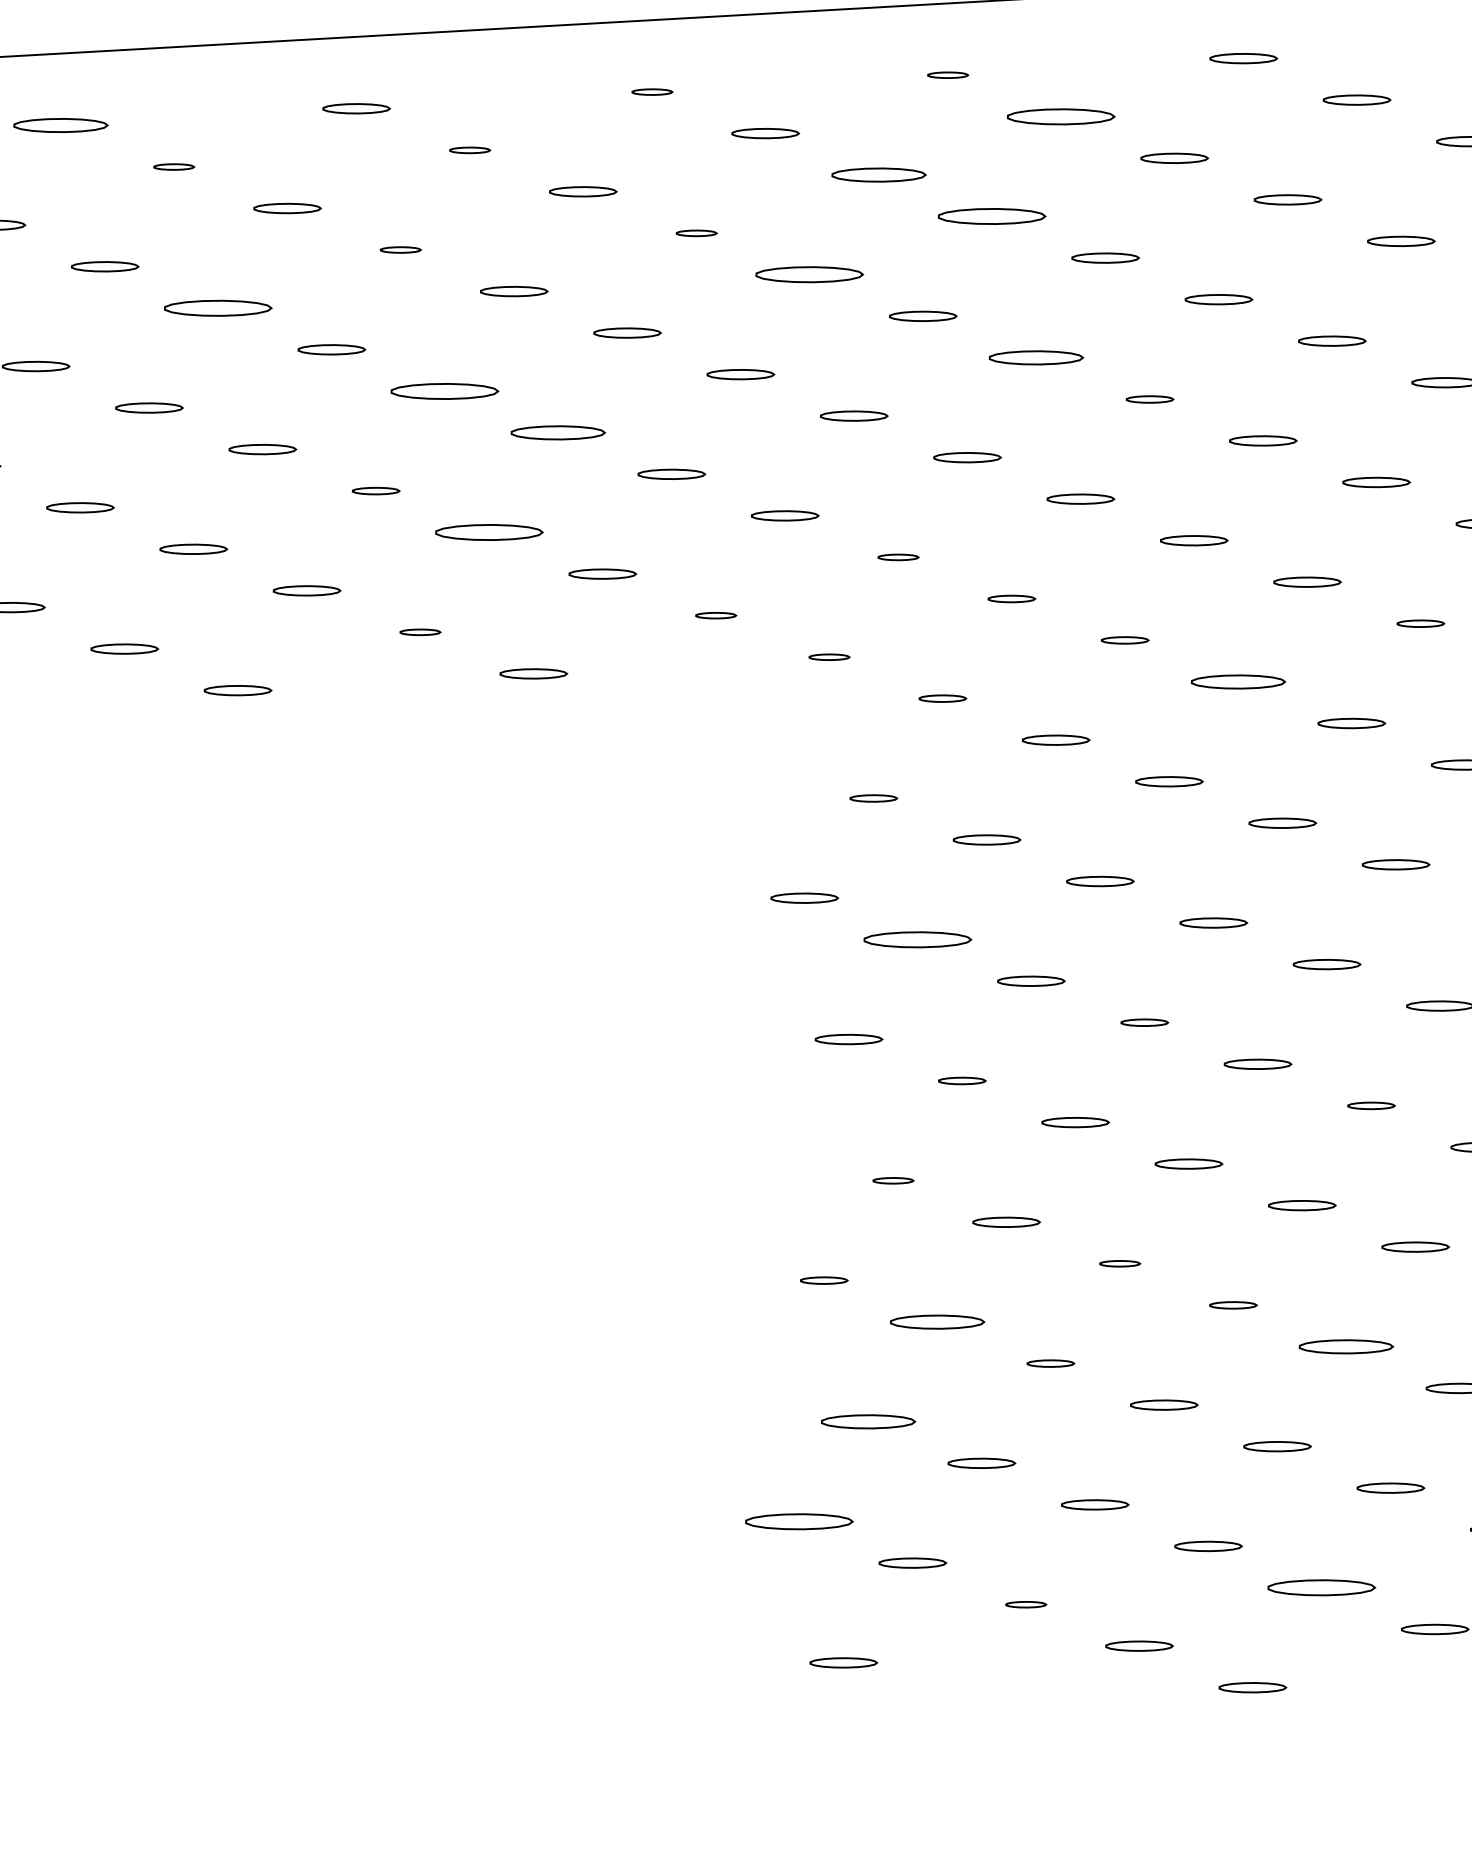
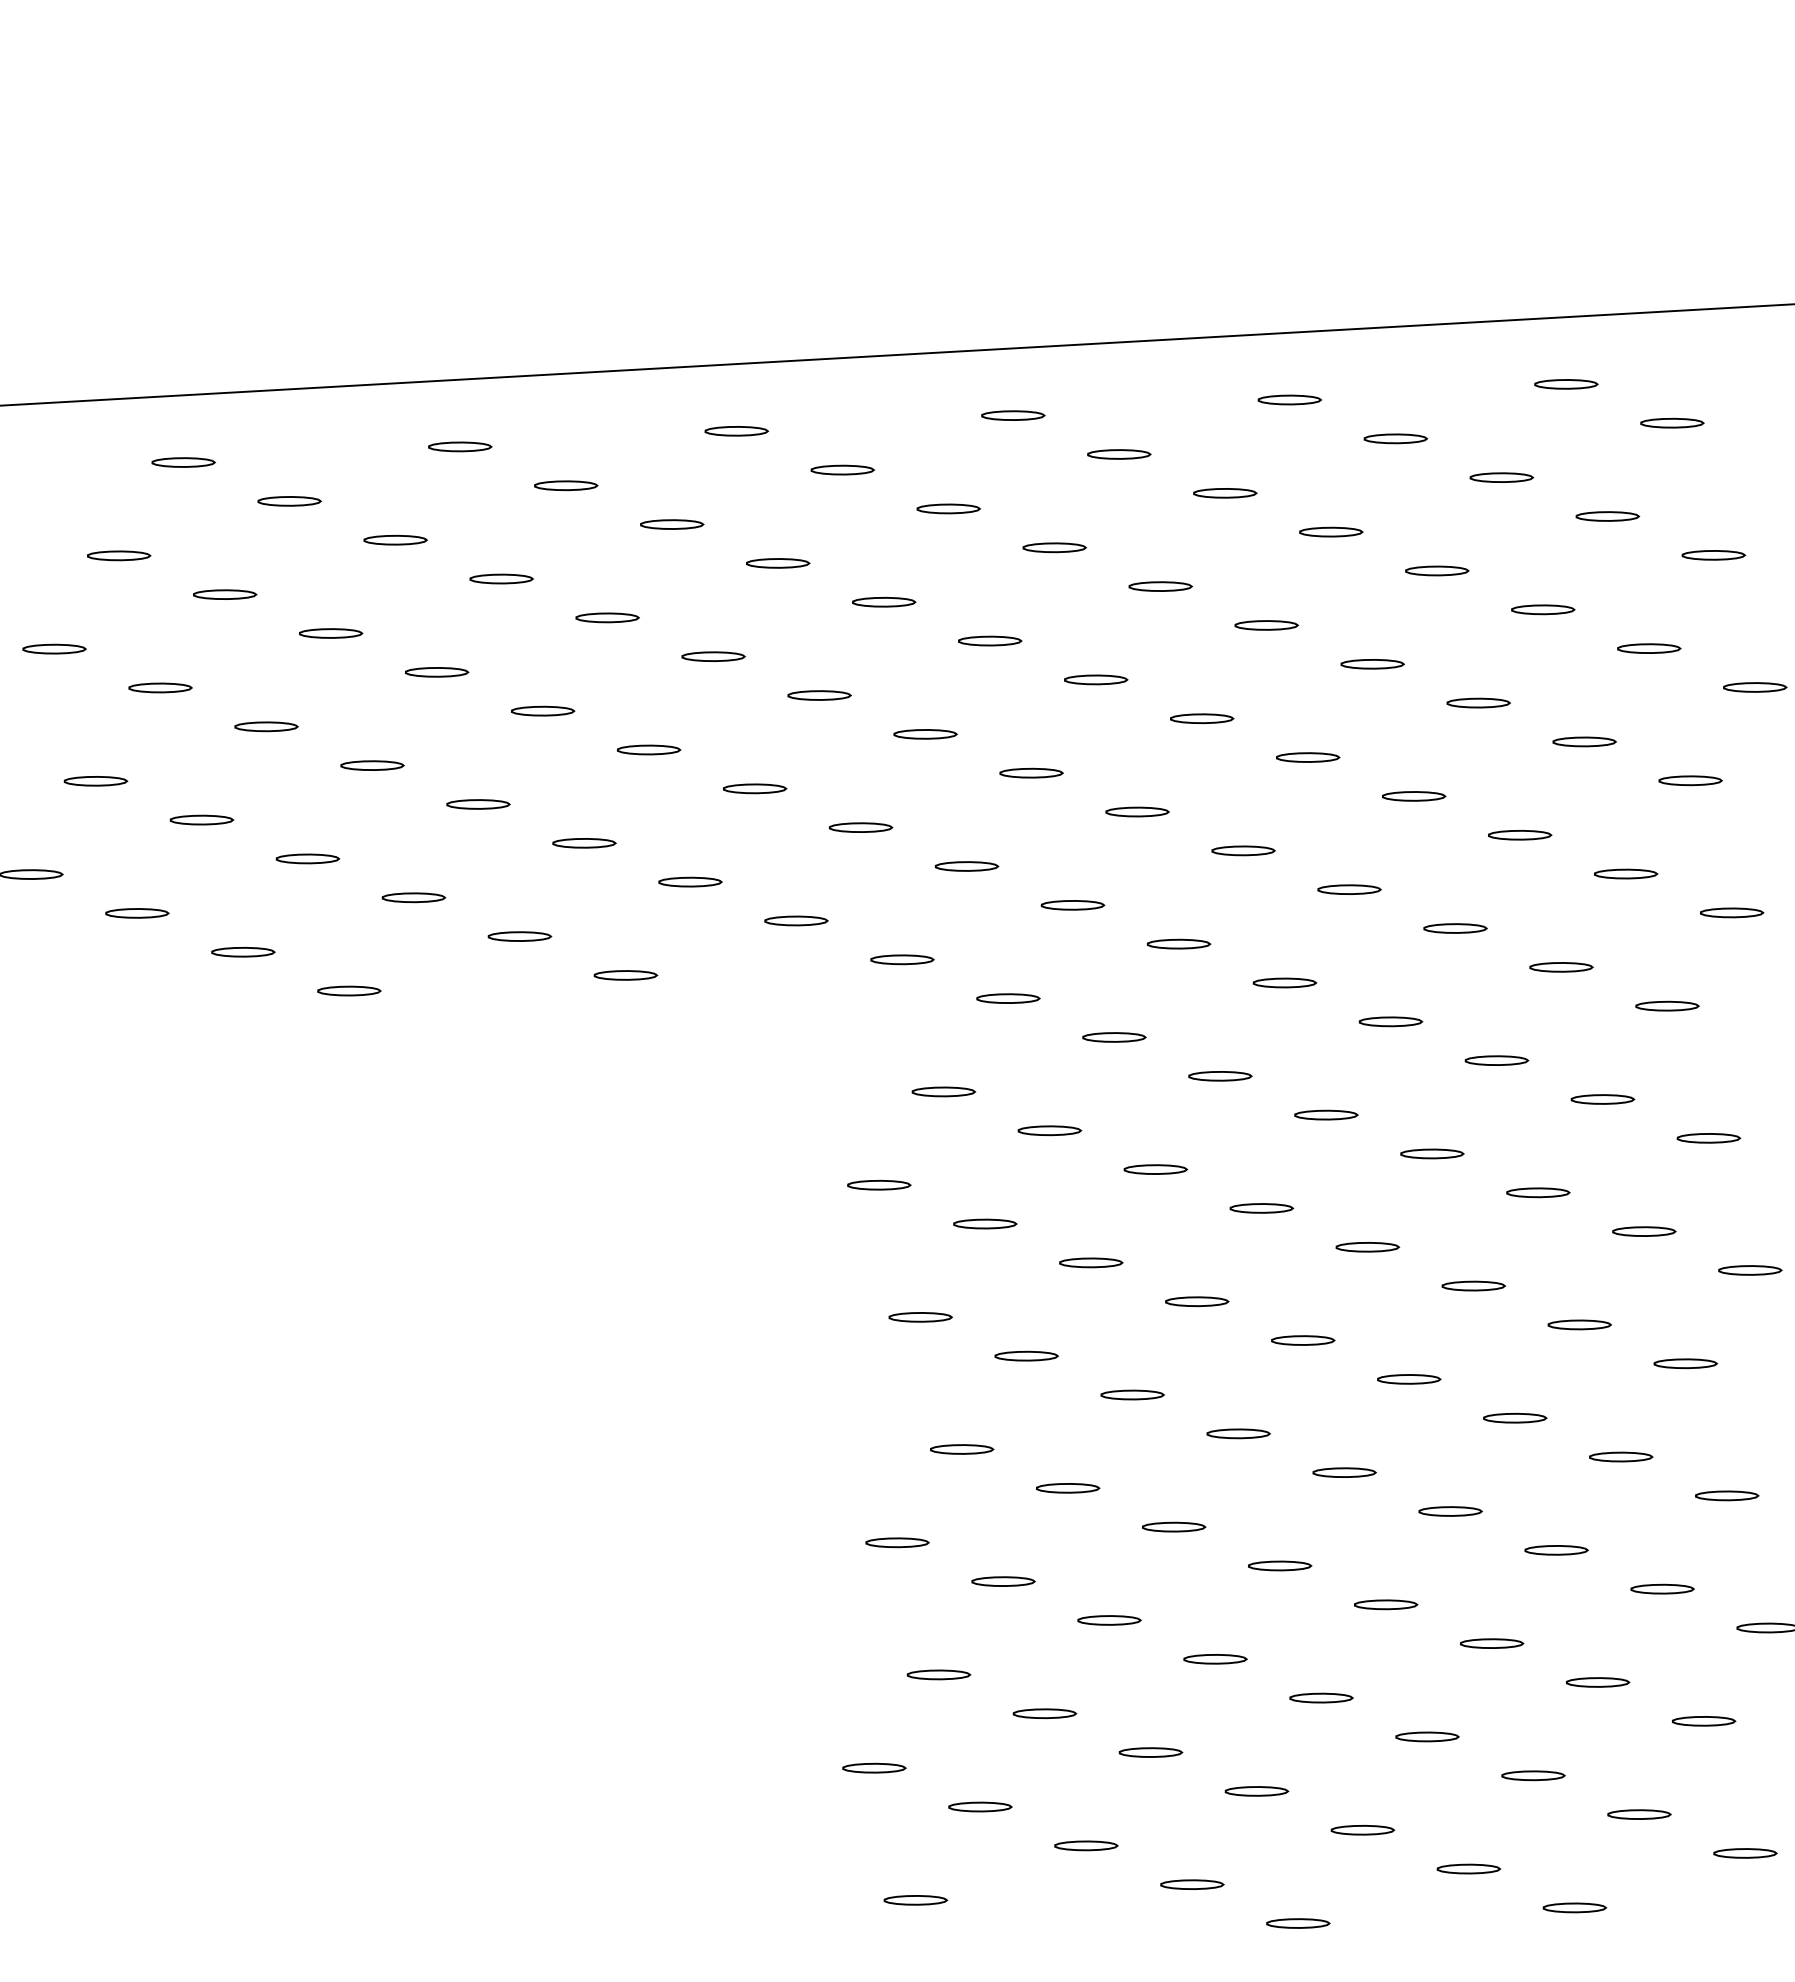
part: (948, 75) -> (1013, 415), size x1.67
part: (652, 92) -> (736, 431), size x1.67
part: (1061, 116) -> (1119, 454), size x0.62
part: (60, 125) -> (183, 462), size x0.71
part: (470, 150) -> (566, 485), size x1.67
part: (174, 167) -> (289, 501), size x1.67
part: (878, 174) -> (948, 508), size x0.71
part: (992, 216) -> (1054, 547), size x0.62
part: (696, 233) -> (778, 563), size x1.67
part: (400, 249) -> (501, 578), size x1.67
part: (810, 275) -> (884, 602), size x0.62
part: (218, 308) -> (331, 633), size x0.62
part: (1037, 357) -> (1096, 679), size x0.71
part: (445, 390) -> (543, 710), size x0.62
part: (1150, 399) -> (1202, 718), size x1.43
part: (559, 432) -> (649, 749), size x0.71
part: (376, 491) -> (478, 804), size x1.43
part: (489, 532) -> (584, 843), size x0.62
part: (897, 557) -> (966, 866), size x1.67
part: (1011, 599) -> (1072, 905), size x1.43
part: (716, 615) -> (796, 920), size x1.67
part: (1420, 623) -> (1455, 928), size x1.43
part: (420, 632) -> (519, 936), size x1.67
part: (1124, 639) -> (1178, 943), size x1.43
part: (829, 656) -> (902, 959), size x1.67
part: (1238, 681) -> (1284, 982), size x0.71
part: (942, 698) -> (1008, 998), size x1.43
part: (873, 798) -> (943, 1091), size x1.43
part: (918, 939) -> (985, 1223), size x0.62
part: (1145, 1022) -> (1197, 1301), size x1.43
part: (962, 1080) -> (1026, 1355), size x1.43
part: (1371, 1105) -> (1409, 1379), size x1.43
part: (893, 1180) -> (962, 1449), size x1.67
part: (1120, 1263) -> (1174, 1526), size x1.67
part: (824, 1280) -> (897, 1542), size x1.43
part: (1233, 1304) -> (1280, 1565), size x1.43
part: (937, 1321) -> (1003, 1581), size x0.71
part: (1347, 1346) -> (1386, 1604), size x0.71
part: (1050, 1363) -> (1109, 1620), size x1.43
part: (868, 1421) -> (938, 1674), size x0.71
part: (799, 1520) -> (874, 1767), size x0.62
part: (1321, 1588) -> (1362, 1830), size x0.62
part: (1026, 1604) -> (1086, 1845), size x1.67

